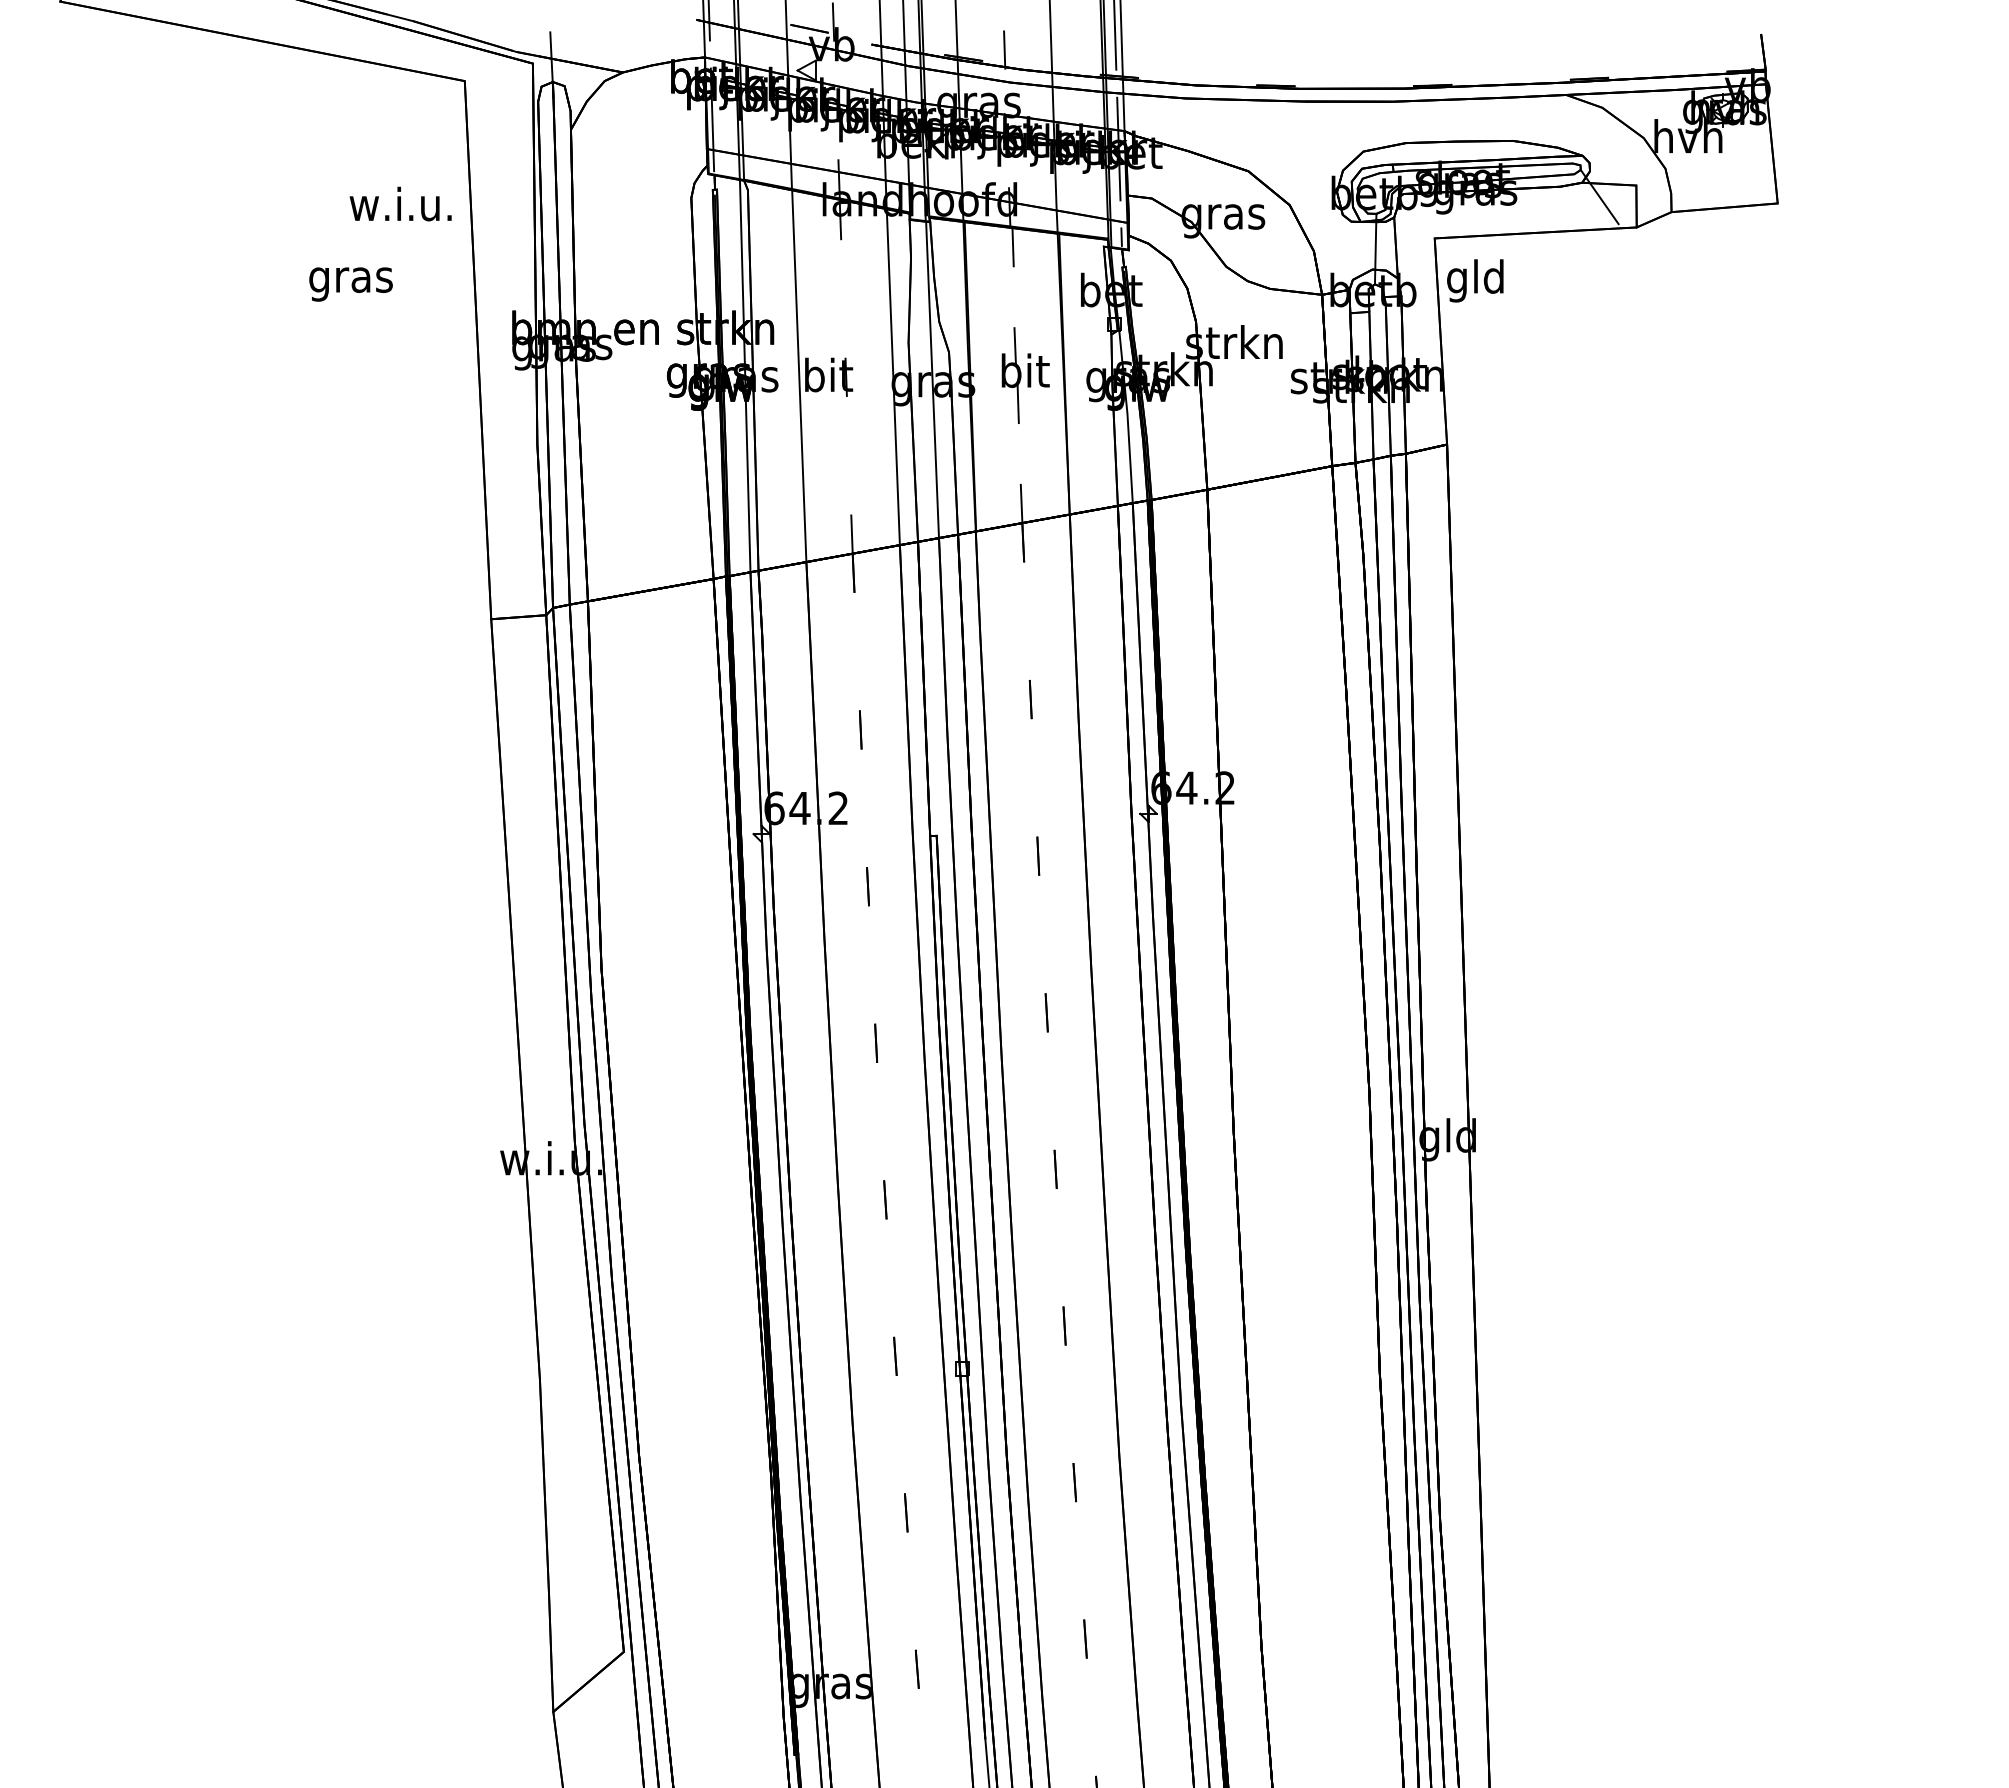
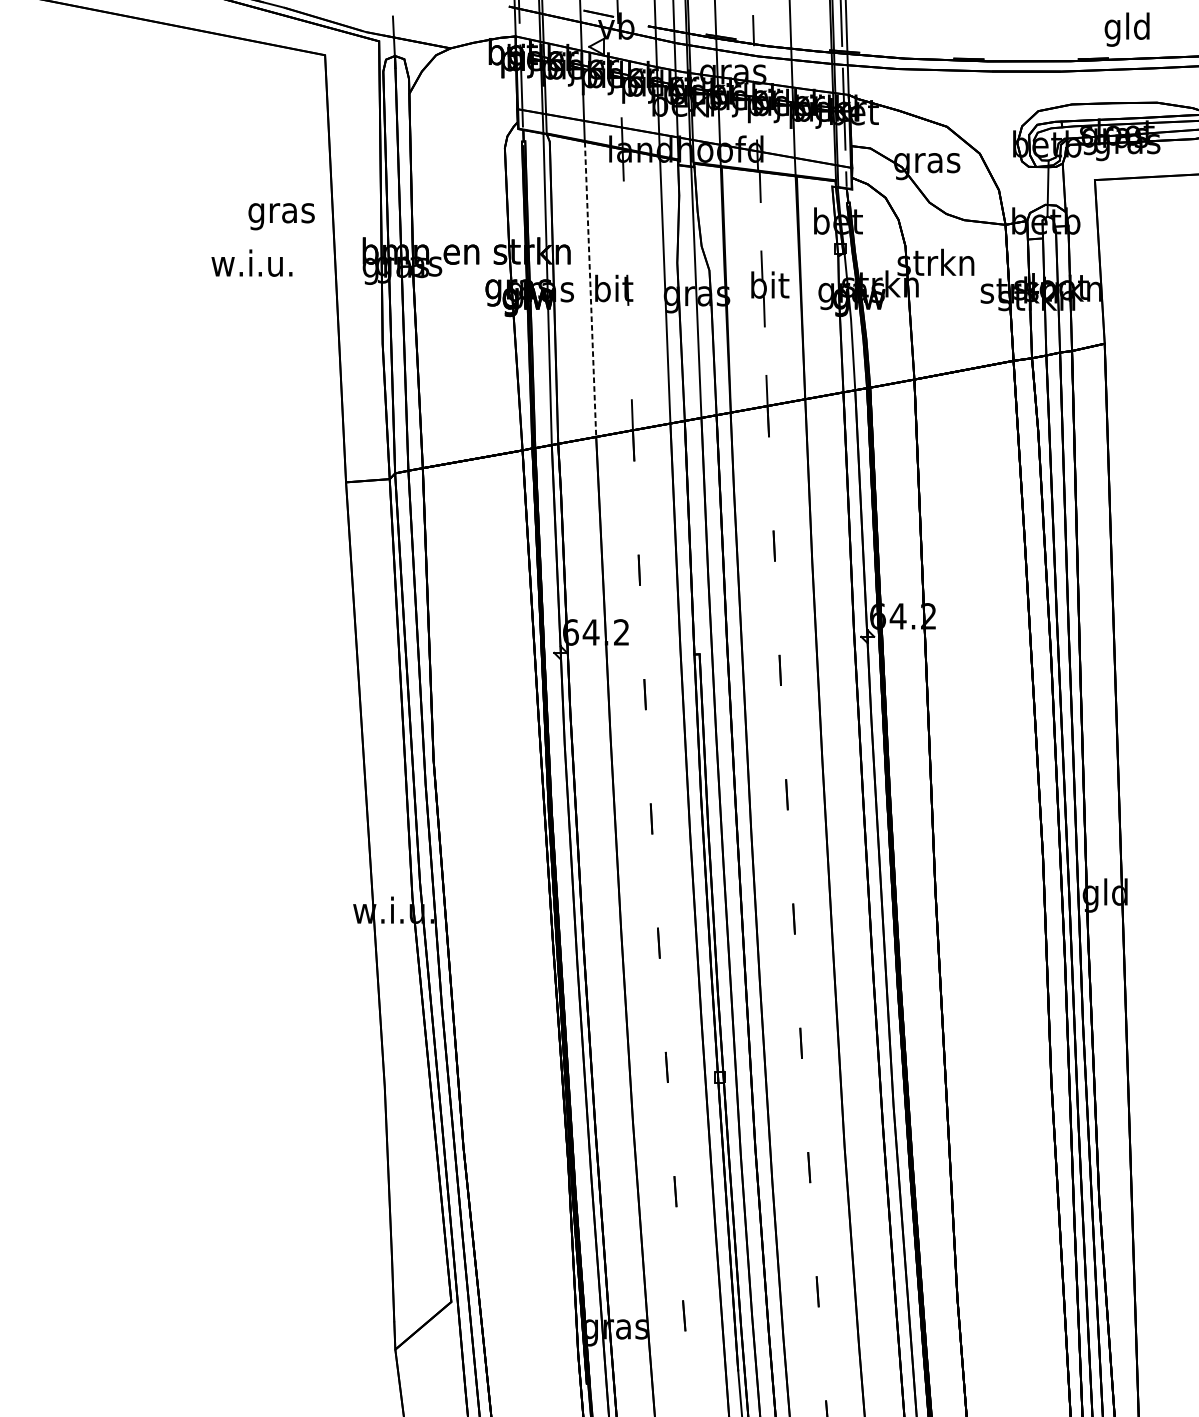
text: (400, 203) -> (251, 262), moved
text: (1475, 280) -> (1127, 29), moved
text: (350, 284) -> (281, 216), moved
line: (799, 376) -> (590, 289), solid -> dashed

